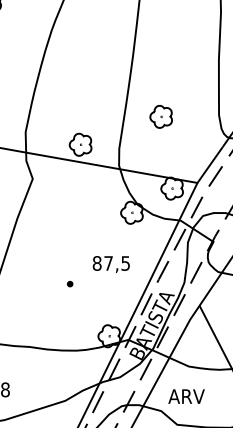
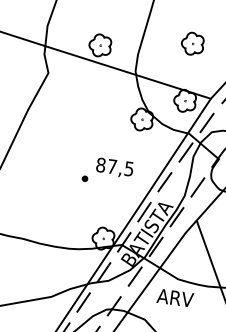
part: (160, 116) -> (192, 43), moved
part: (70, 283) -> (85, 178), moved
text: (186, 396) -> (175, 297), moved

